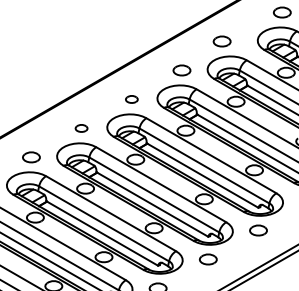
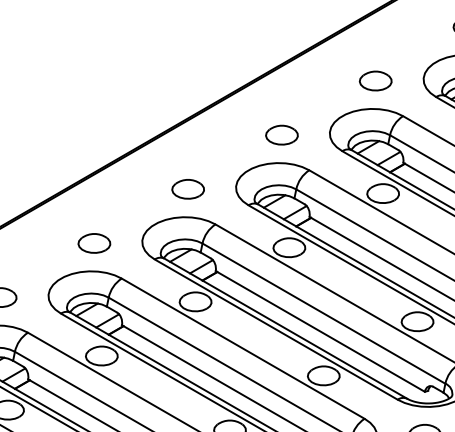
part: (221, 41) -> (374, 81), moved
part: (131, 99) -> (187, 189), size x1.43
part: (81, 128) -> (94, 243), size x1.43

